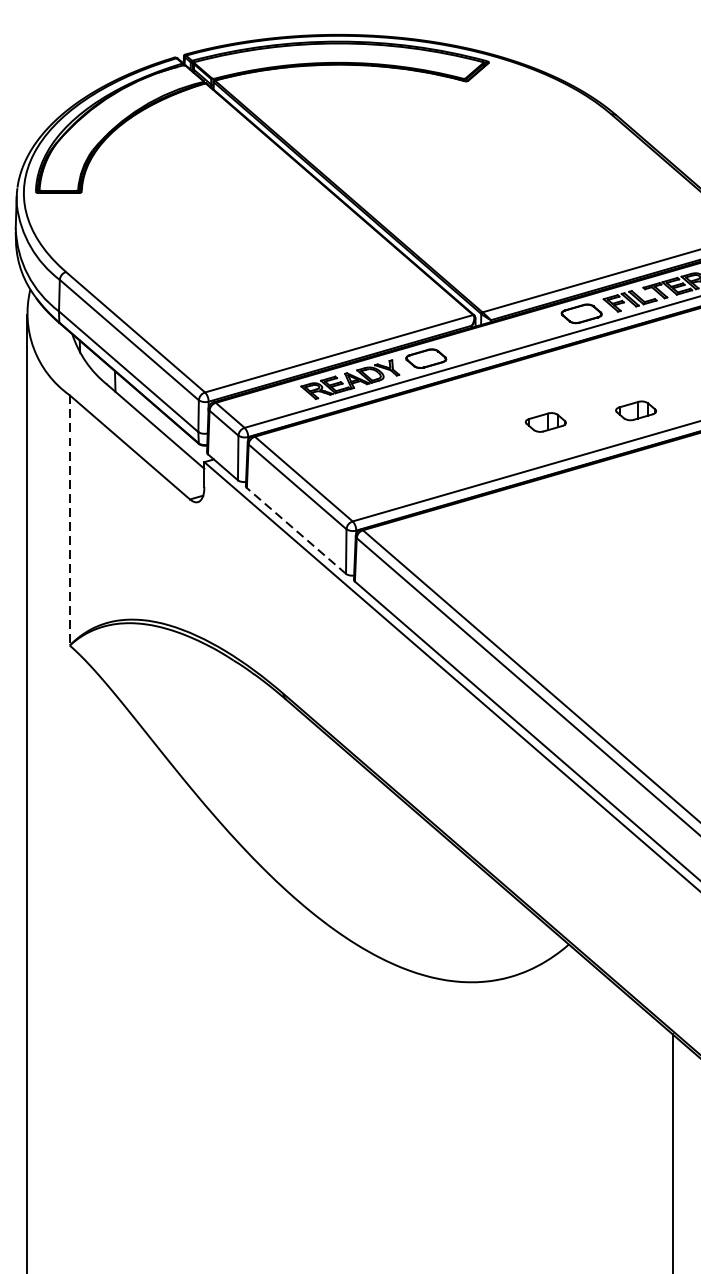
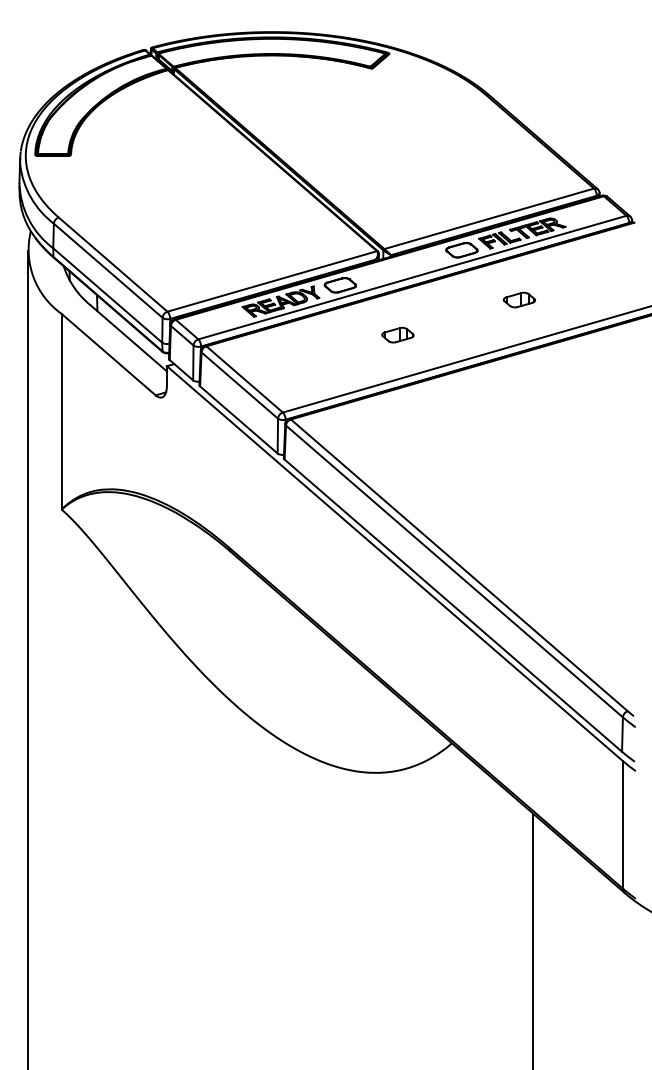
part: (634, 410) -> (518, 299), moved
part: (545, 421) -> (397, 334), moved
line: (69, 520) -> (61, 411), dashed -> solid
line: (295, 530) -> (238, 419), dashed -> solid

